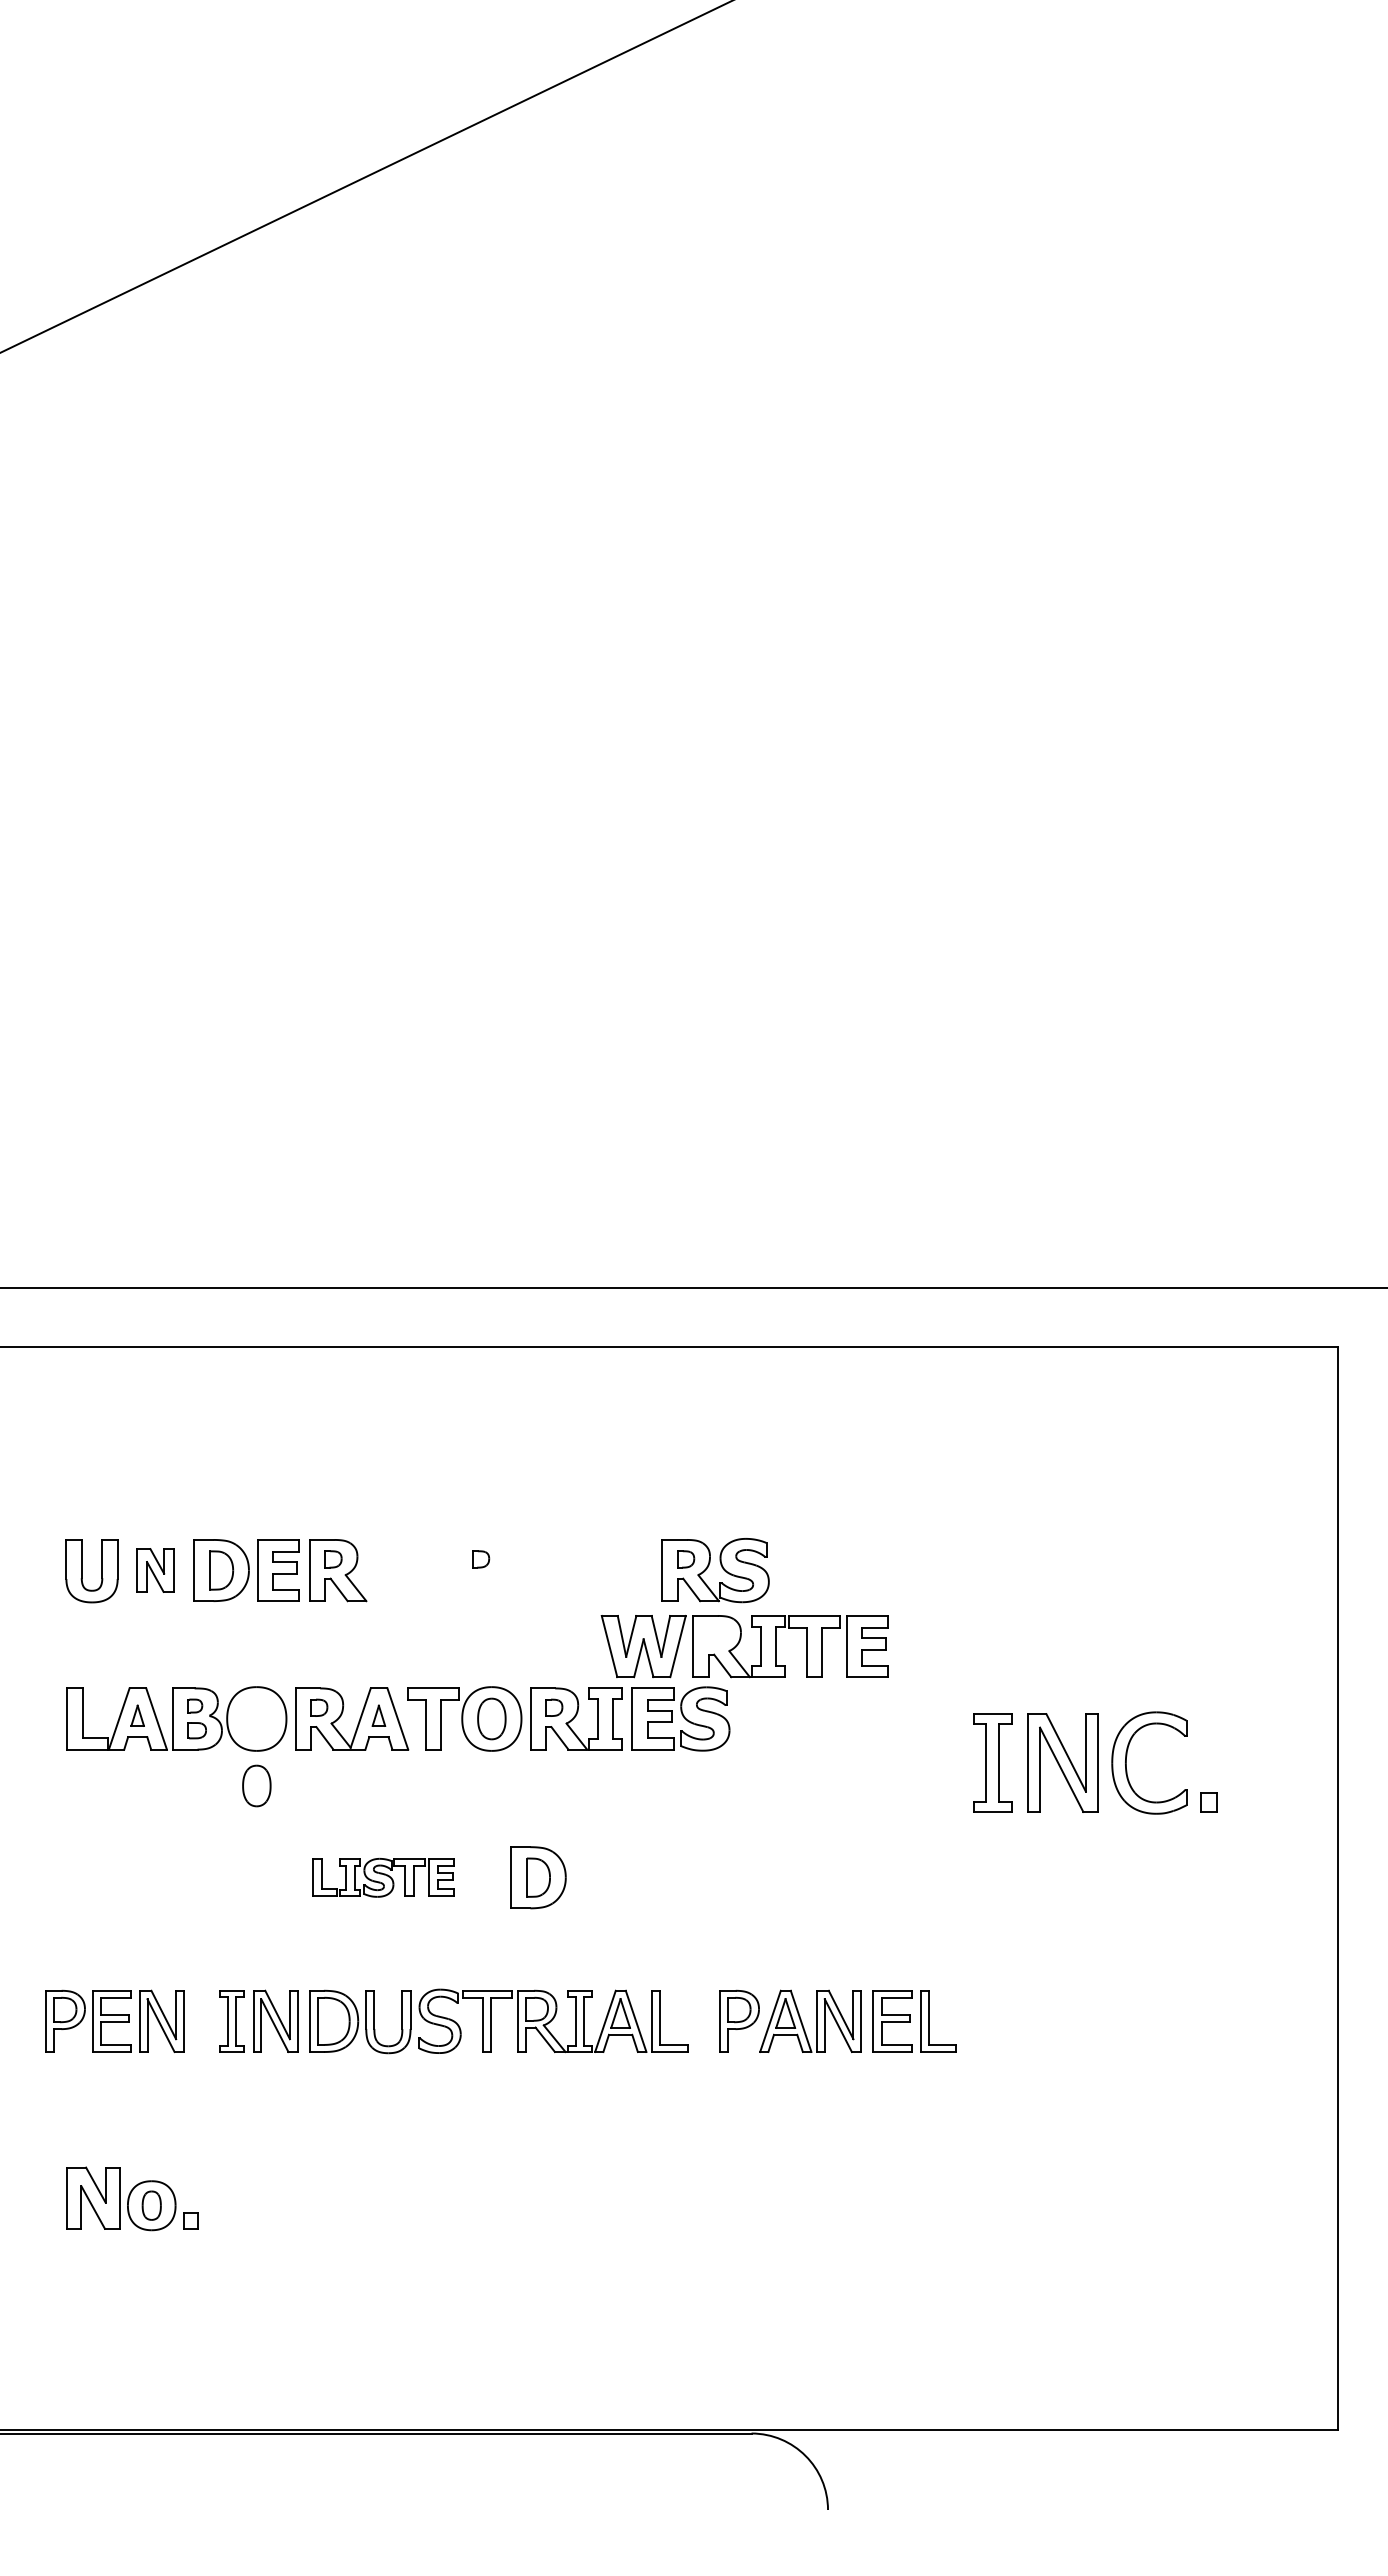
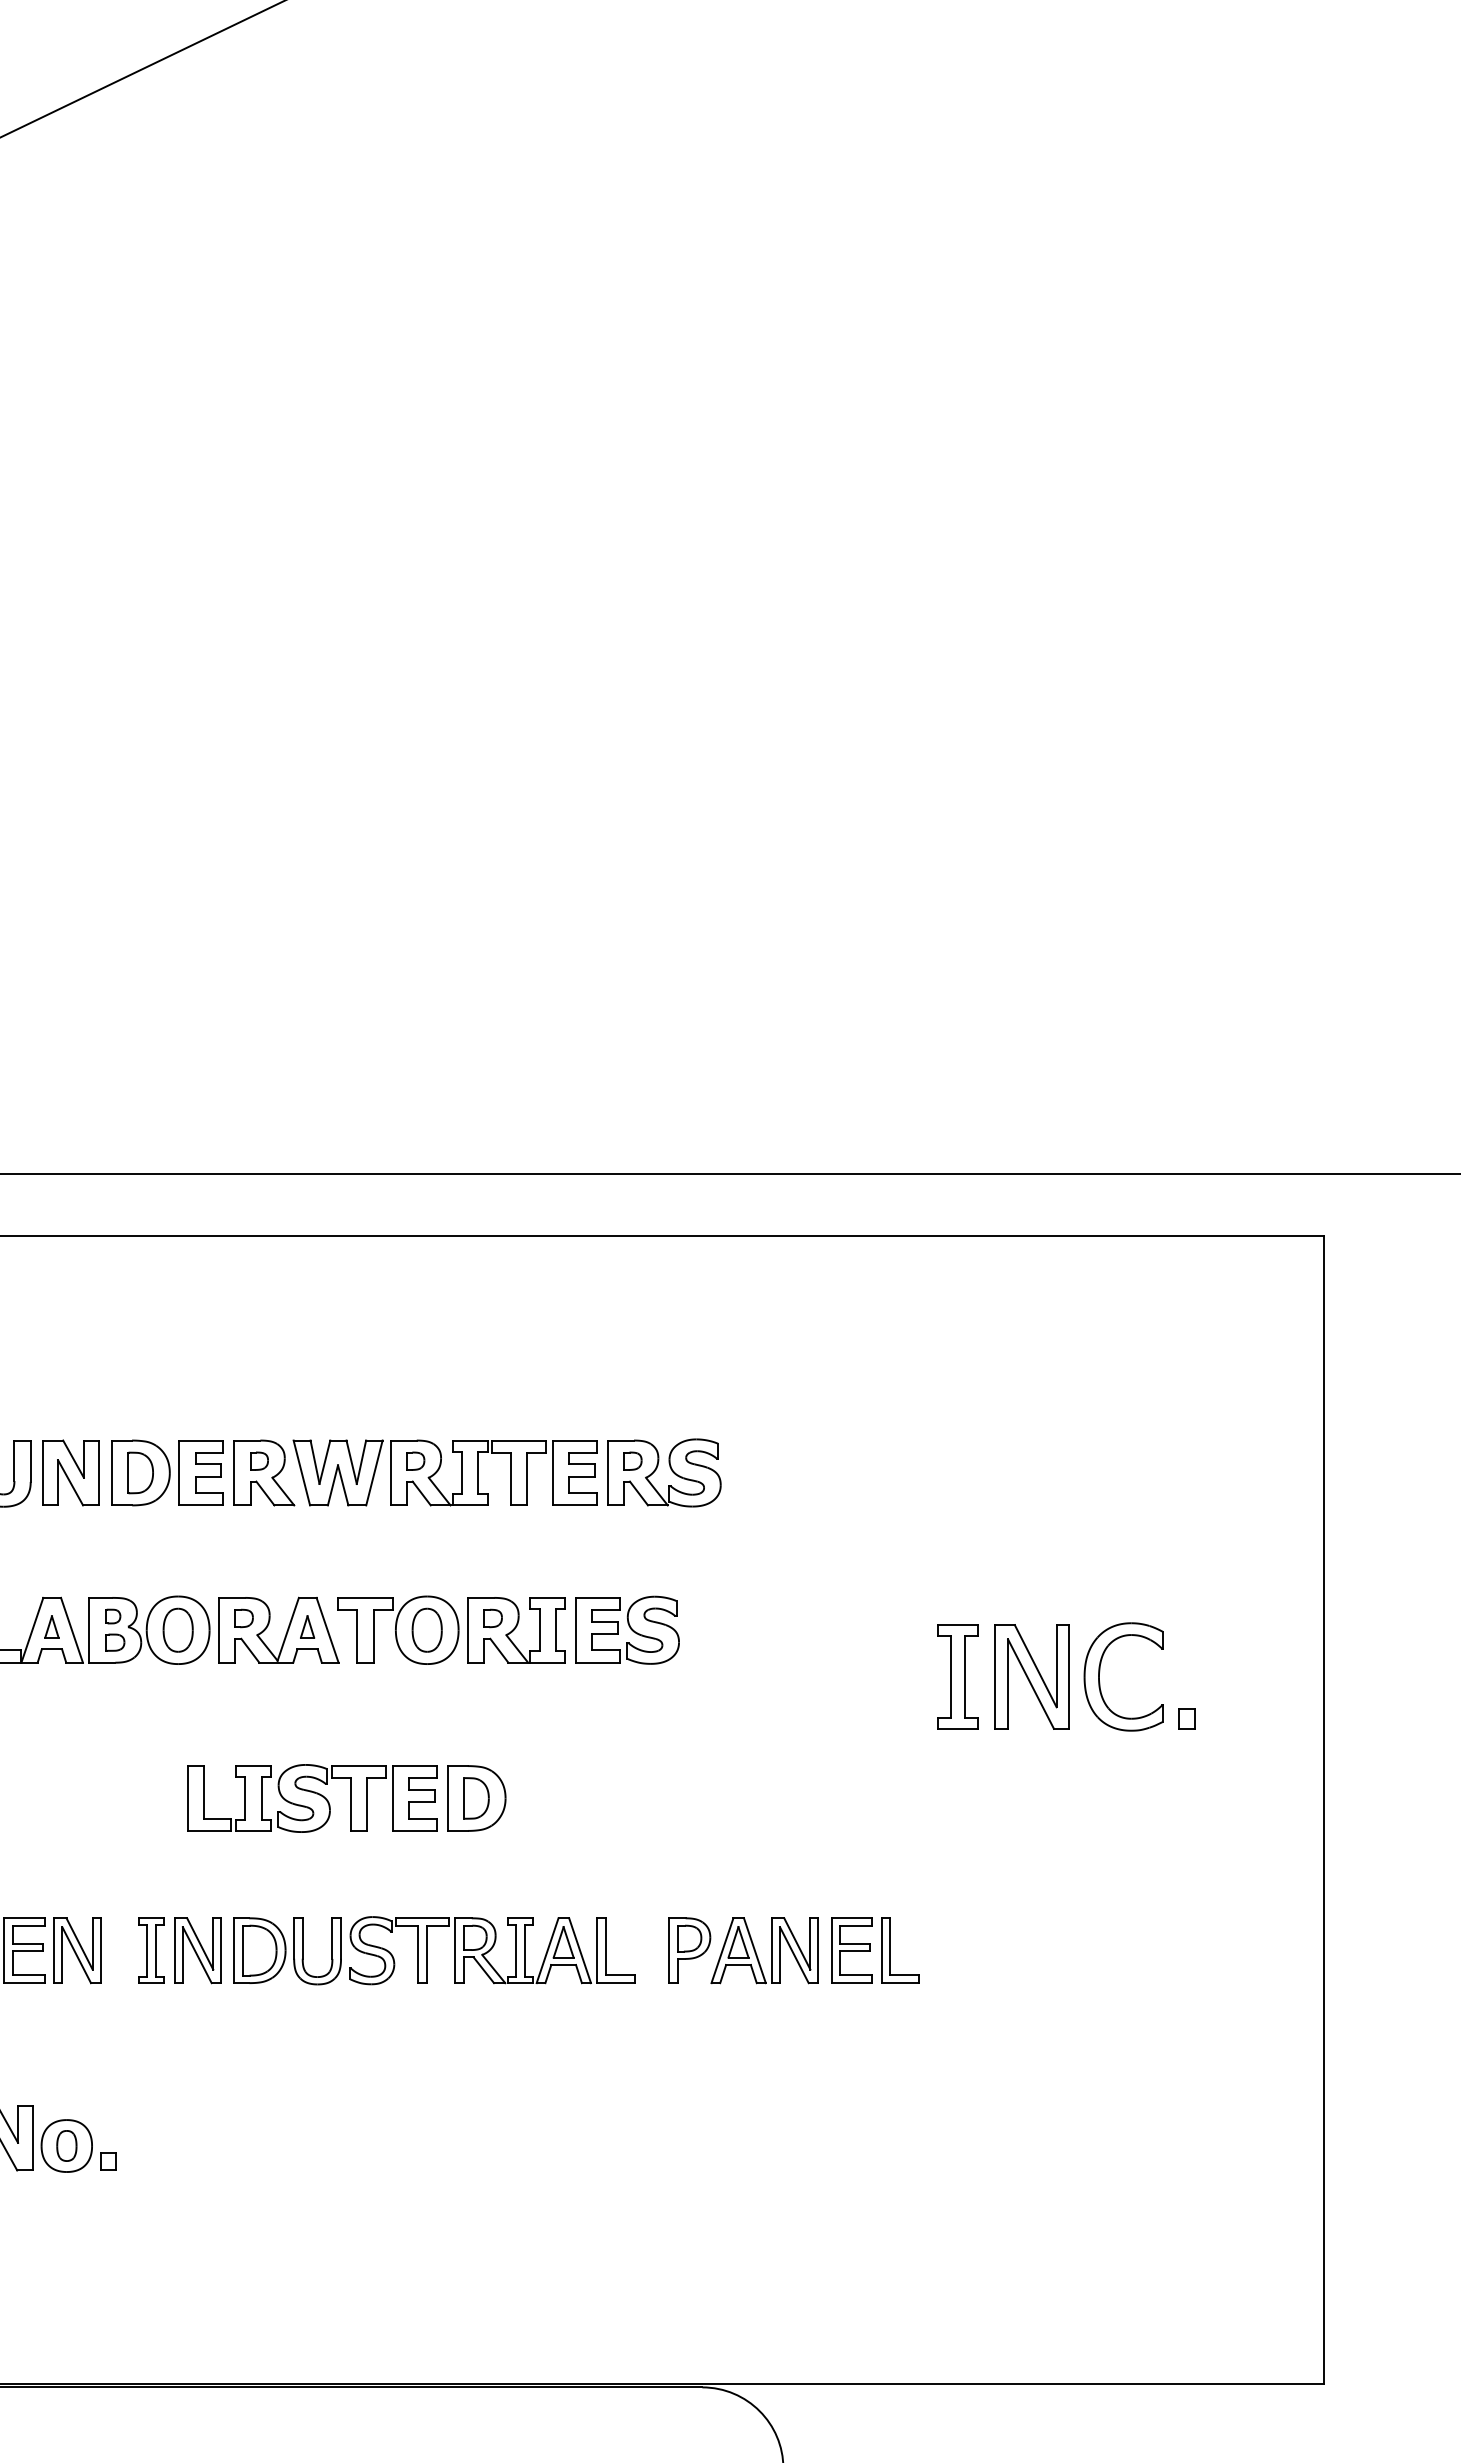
part: (155, 1570) -> (70, 1472), size x1.43
part: (744, 1646) -> (444, 1472), moved
part: (256, 1785) -> (177, 1629), moved
part: (383, 1877) -> (312, 1798), size x1.67

